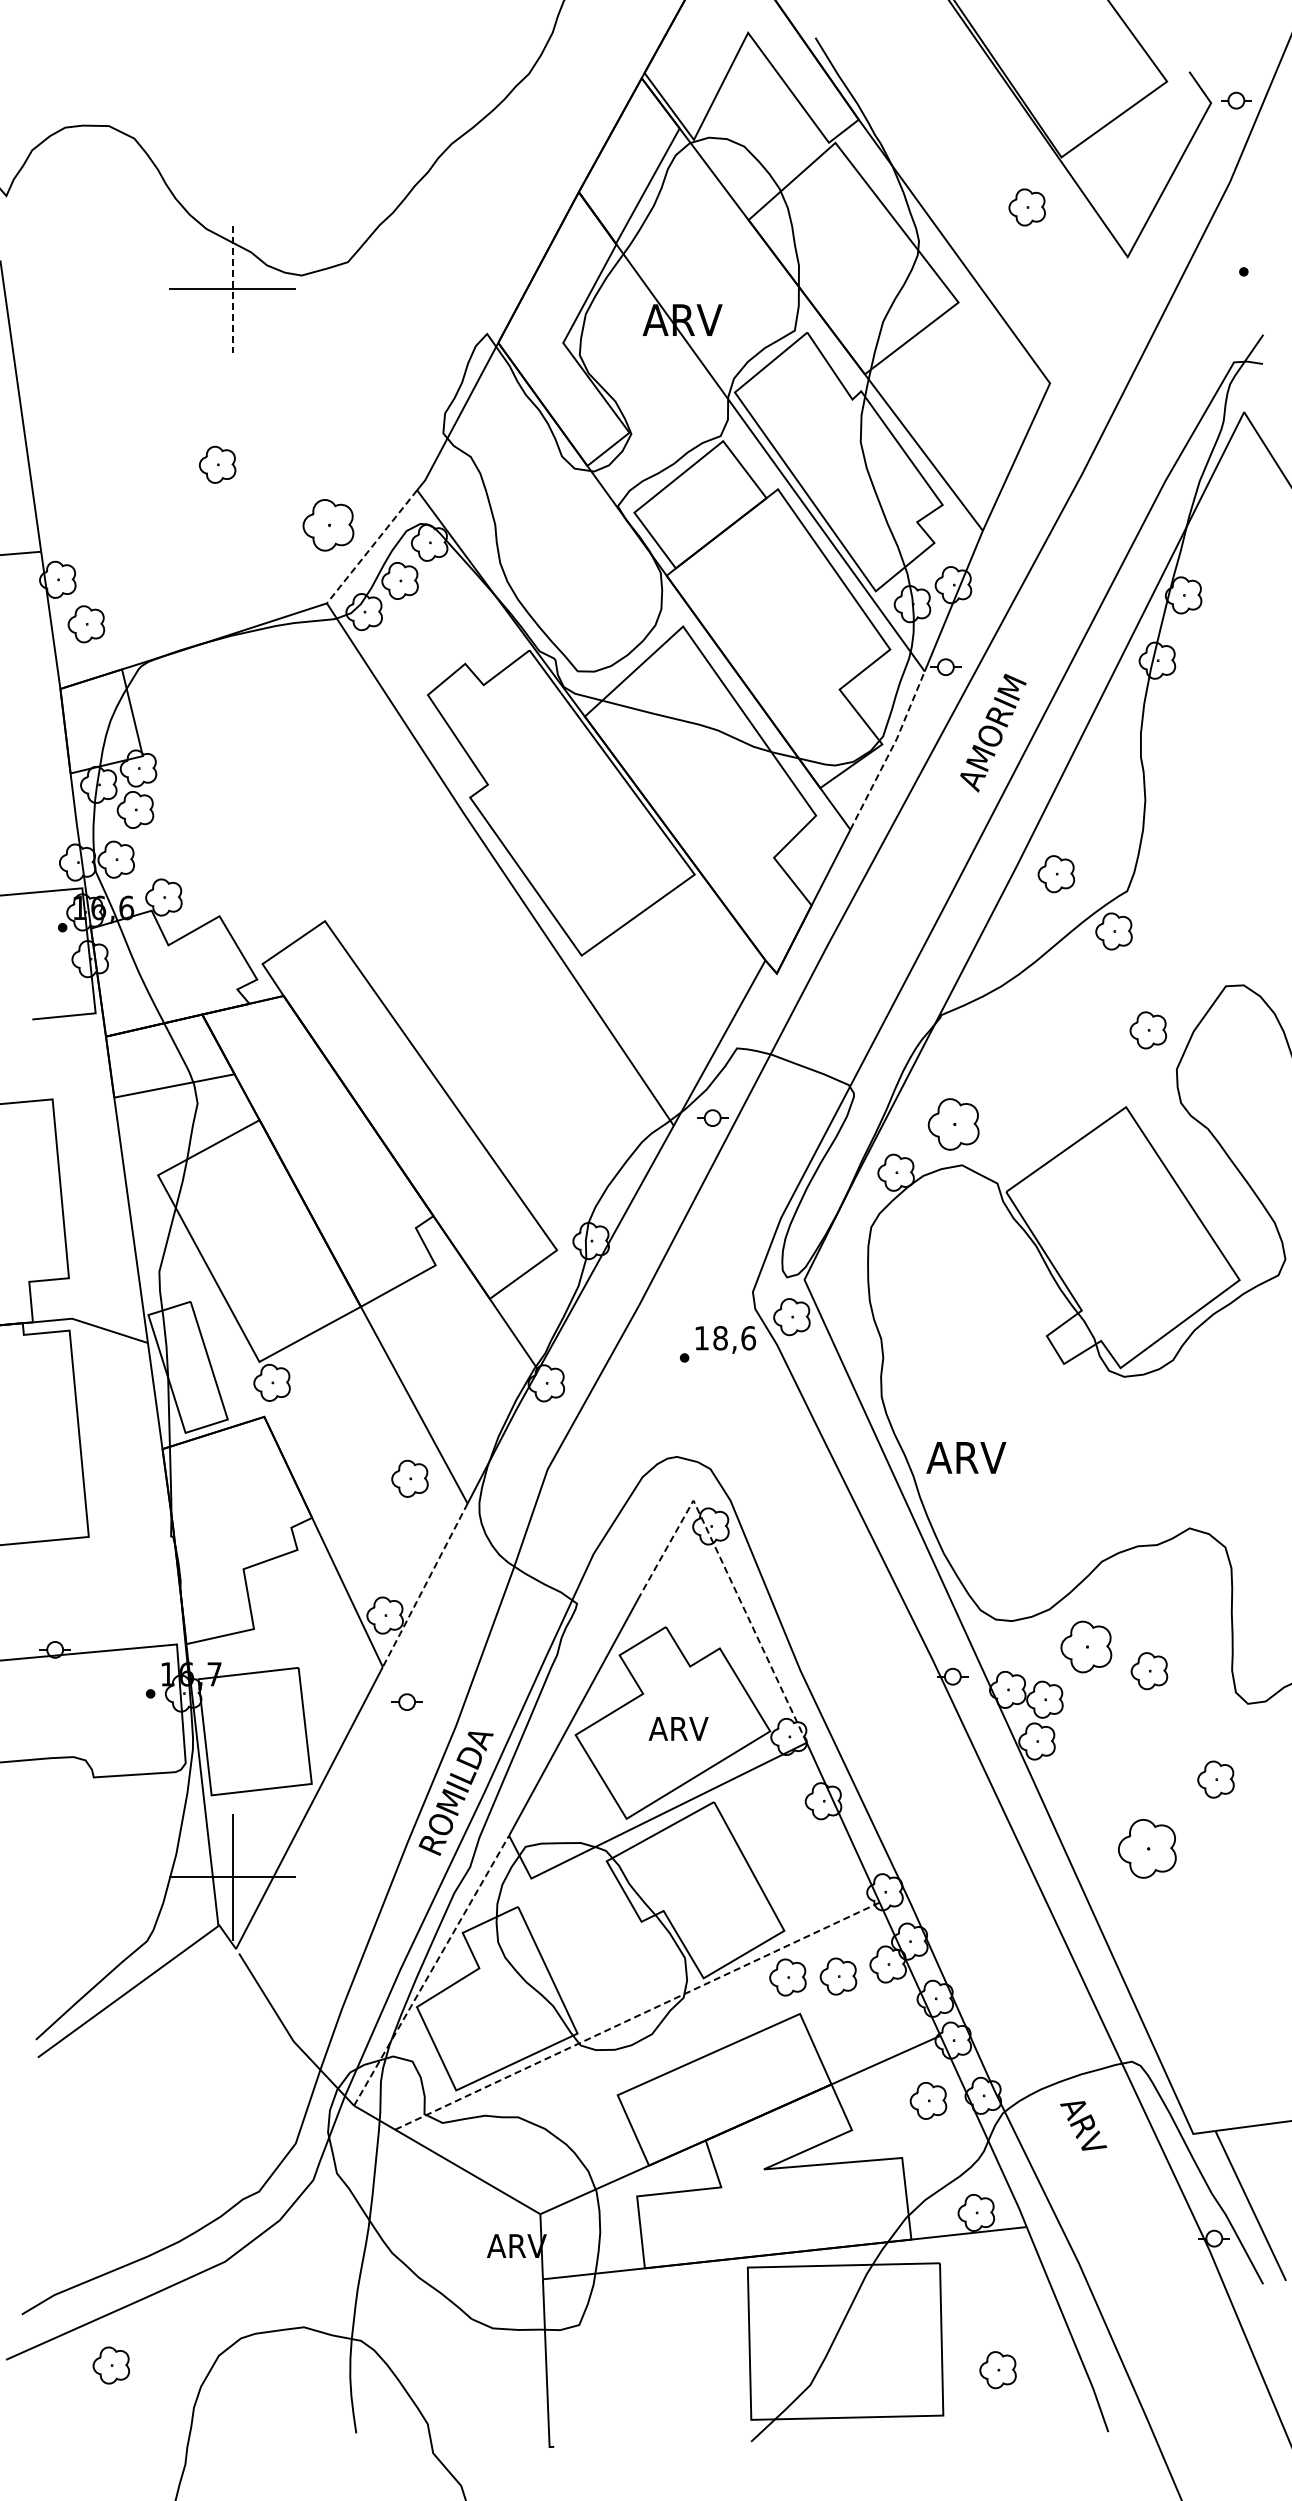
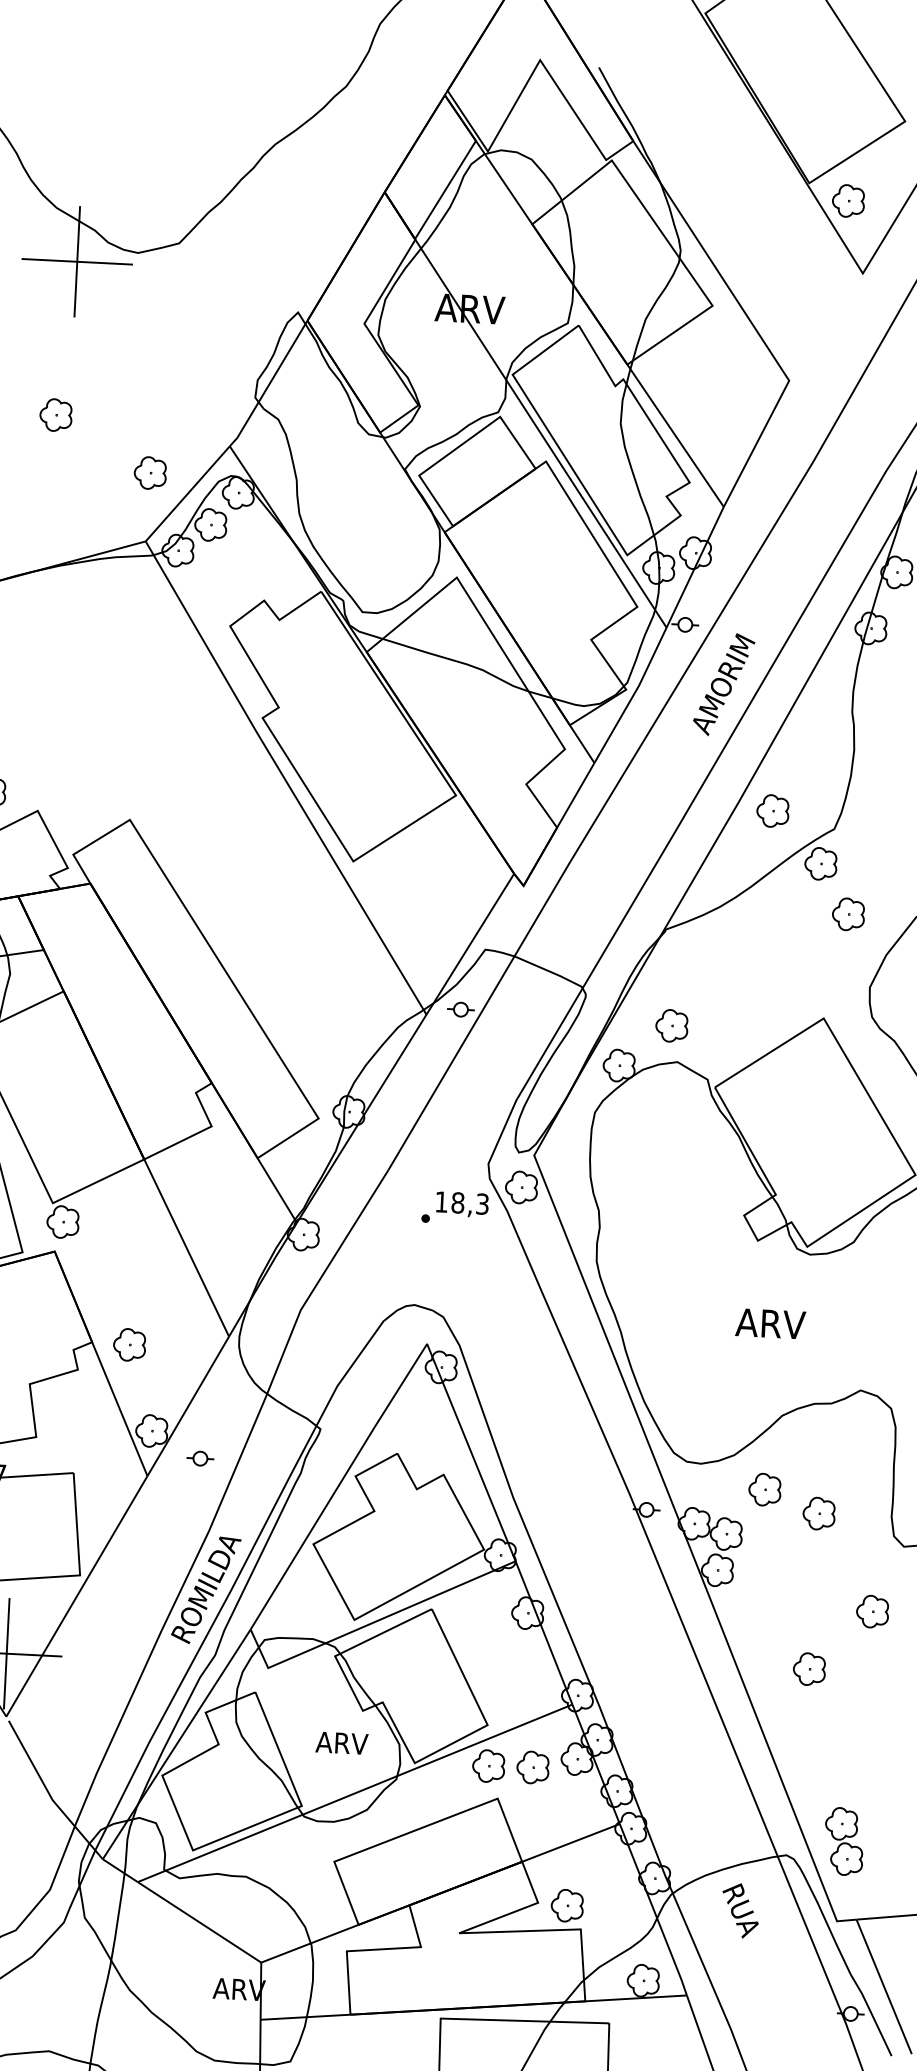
part: (1026, 207) -> (847, 201), moved
line: (232, 289) -> (76, 262), dashed -> solid
part: (327, 525) -> (149, 473), size x0.71
line: (371, 547) -> (187, 494), dashed -> solid
line: (890, 750) -> (633, 695), dashed -> solid
part: (1148, 1030) -> (848, 914), moved
part: (953, 1124) -> (671, 1025), size x0.71
text: (748, 1338) -> (482, 1204), 18,6 -> 18,3
text: (966, 1457) -> (770, 1323), moved
part: (409, 1478) -> (129, 1344), moved
line: (726, 1571) -> (452, 1407), dashed -> solid
line: (425, 1585) -> (188, 1406), dashed -> solid
part: (1086, 1646) -> (765, 1489), size x0.71
part: (406, 1701) -> (199, 1458), moved
text: (678, 1728) -> (341, 1742), moved
part: (1147, 1848) -> (809, 1669), size x0.62
line: (431, 1970) -> (176, 1744), dashed -> solid
line: (637, 2016) -> (355, 1793), dashed -> solid
part: (1196, 2042) -> (843, 1841), added
part: (928, 2100) -> (567, 1905), moved
text: (1083, 2127) -> (741, 1910), ARV -> RUA

